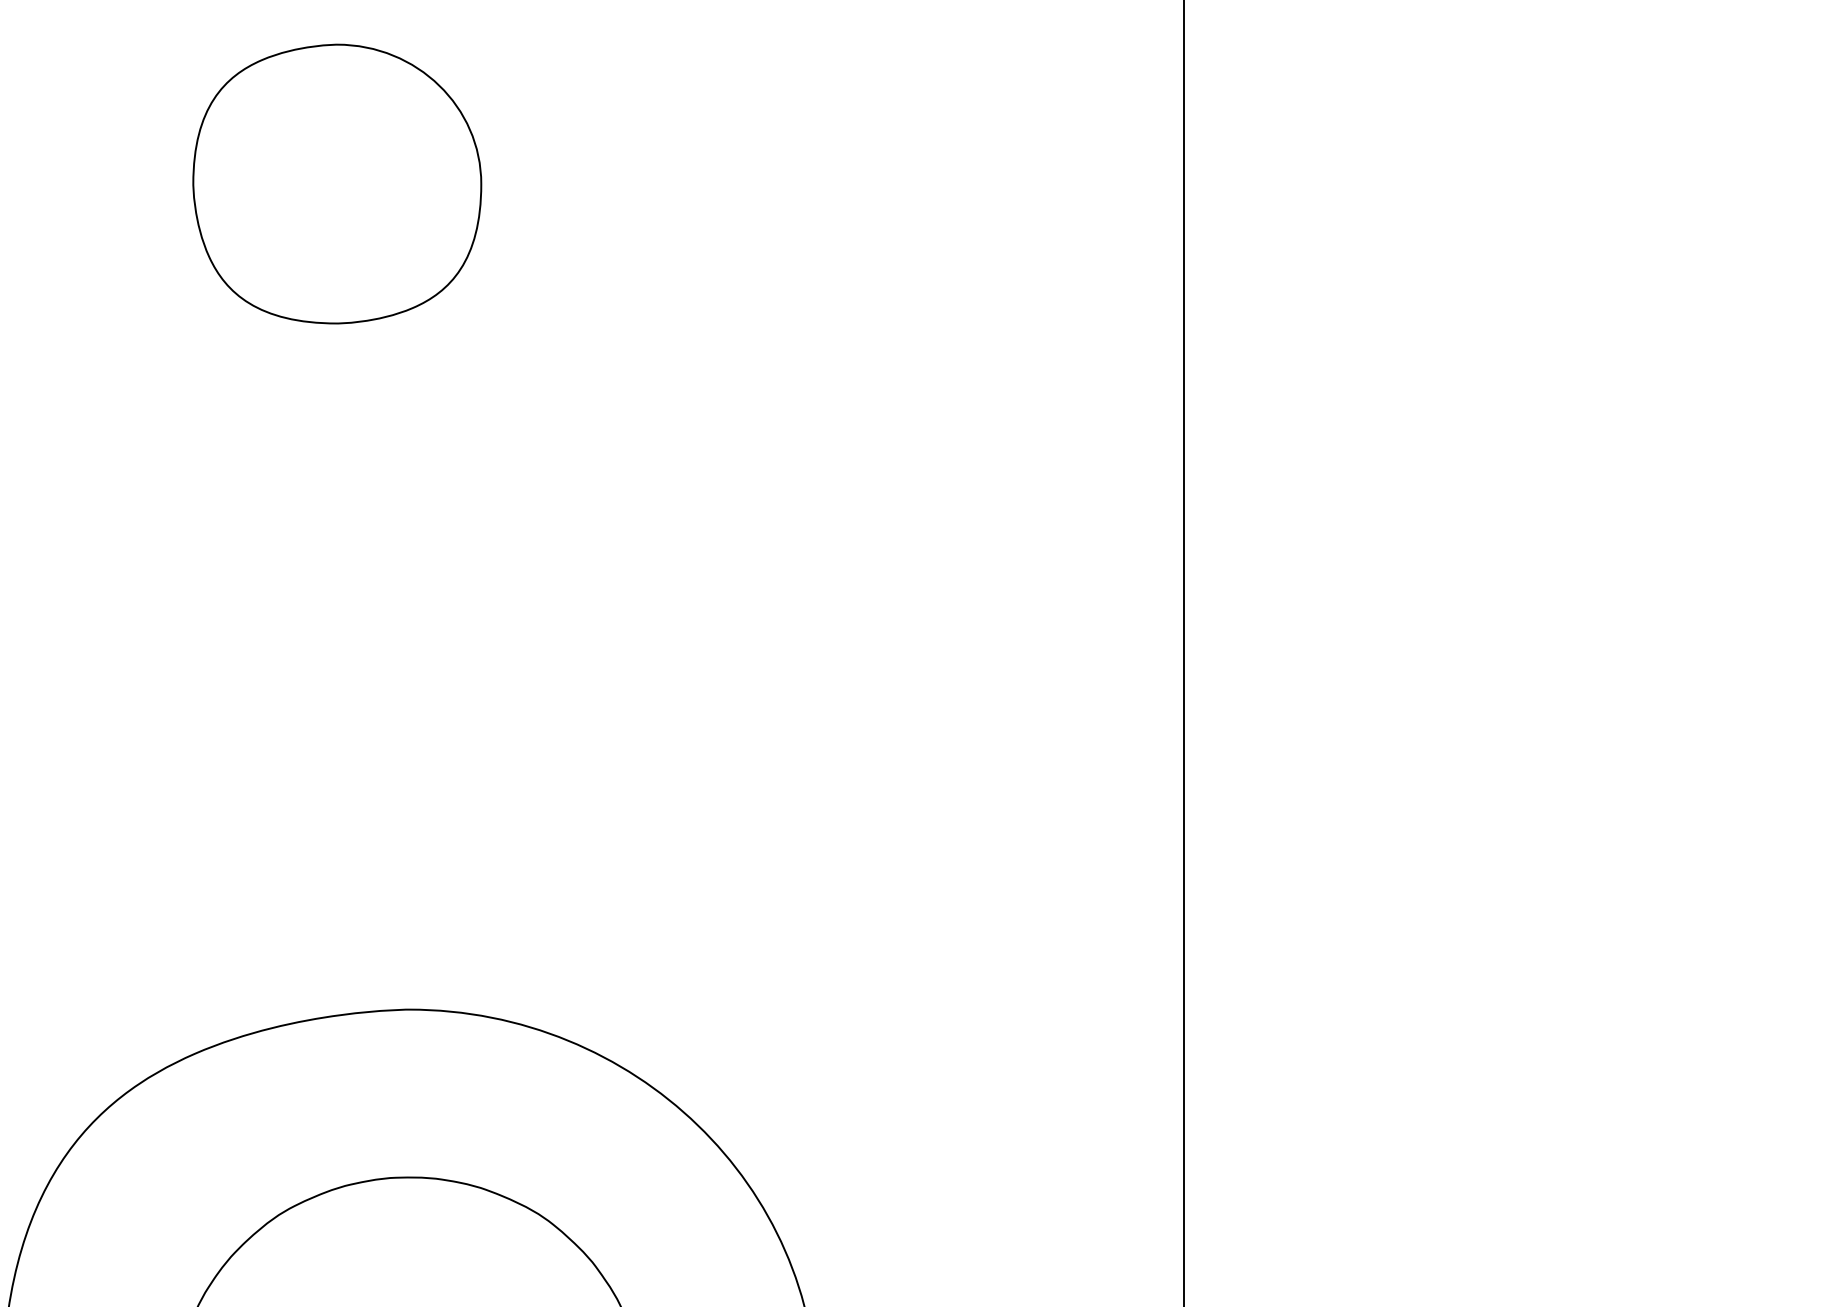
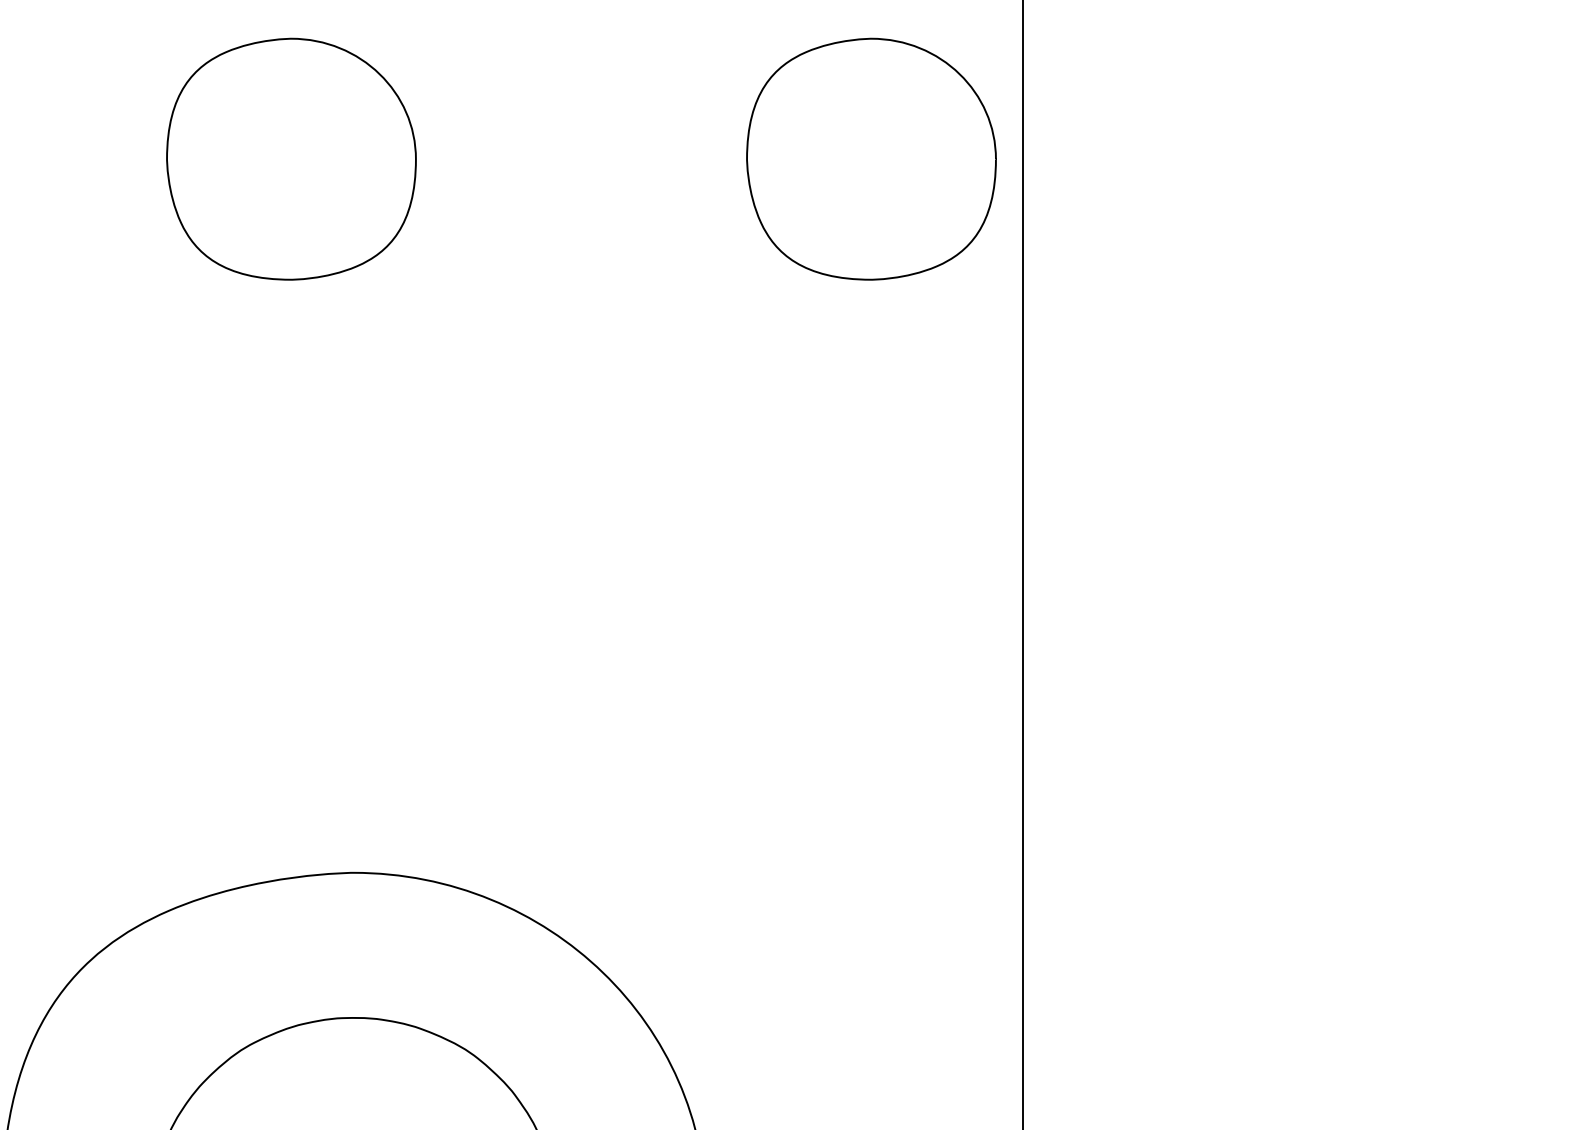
part: (1008, 183) -> (871, 158), added

